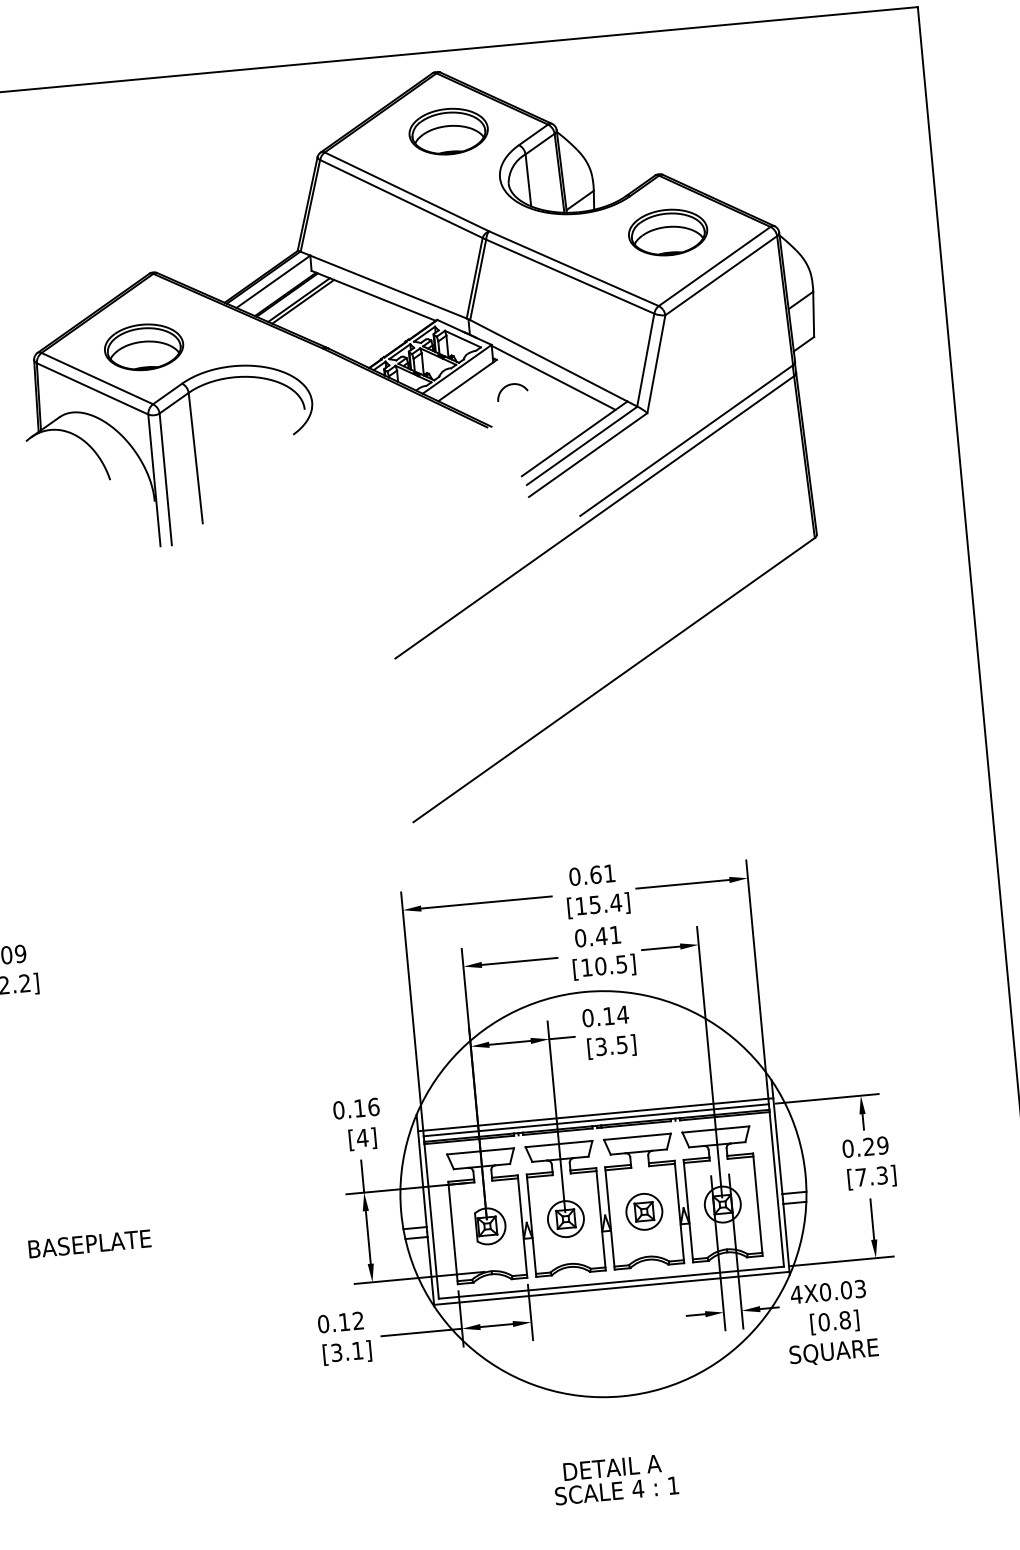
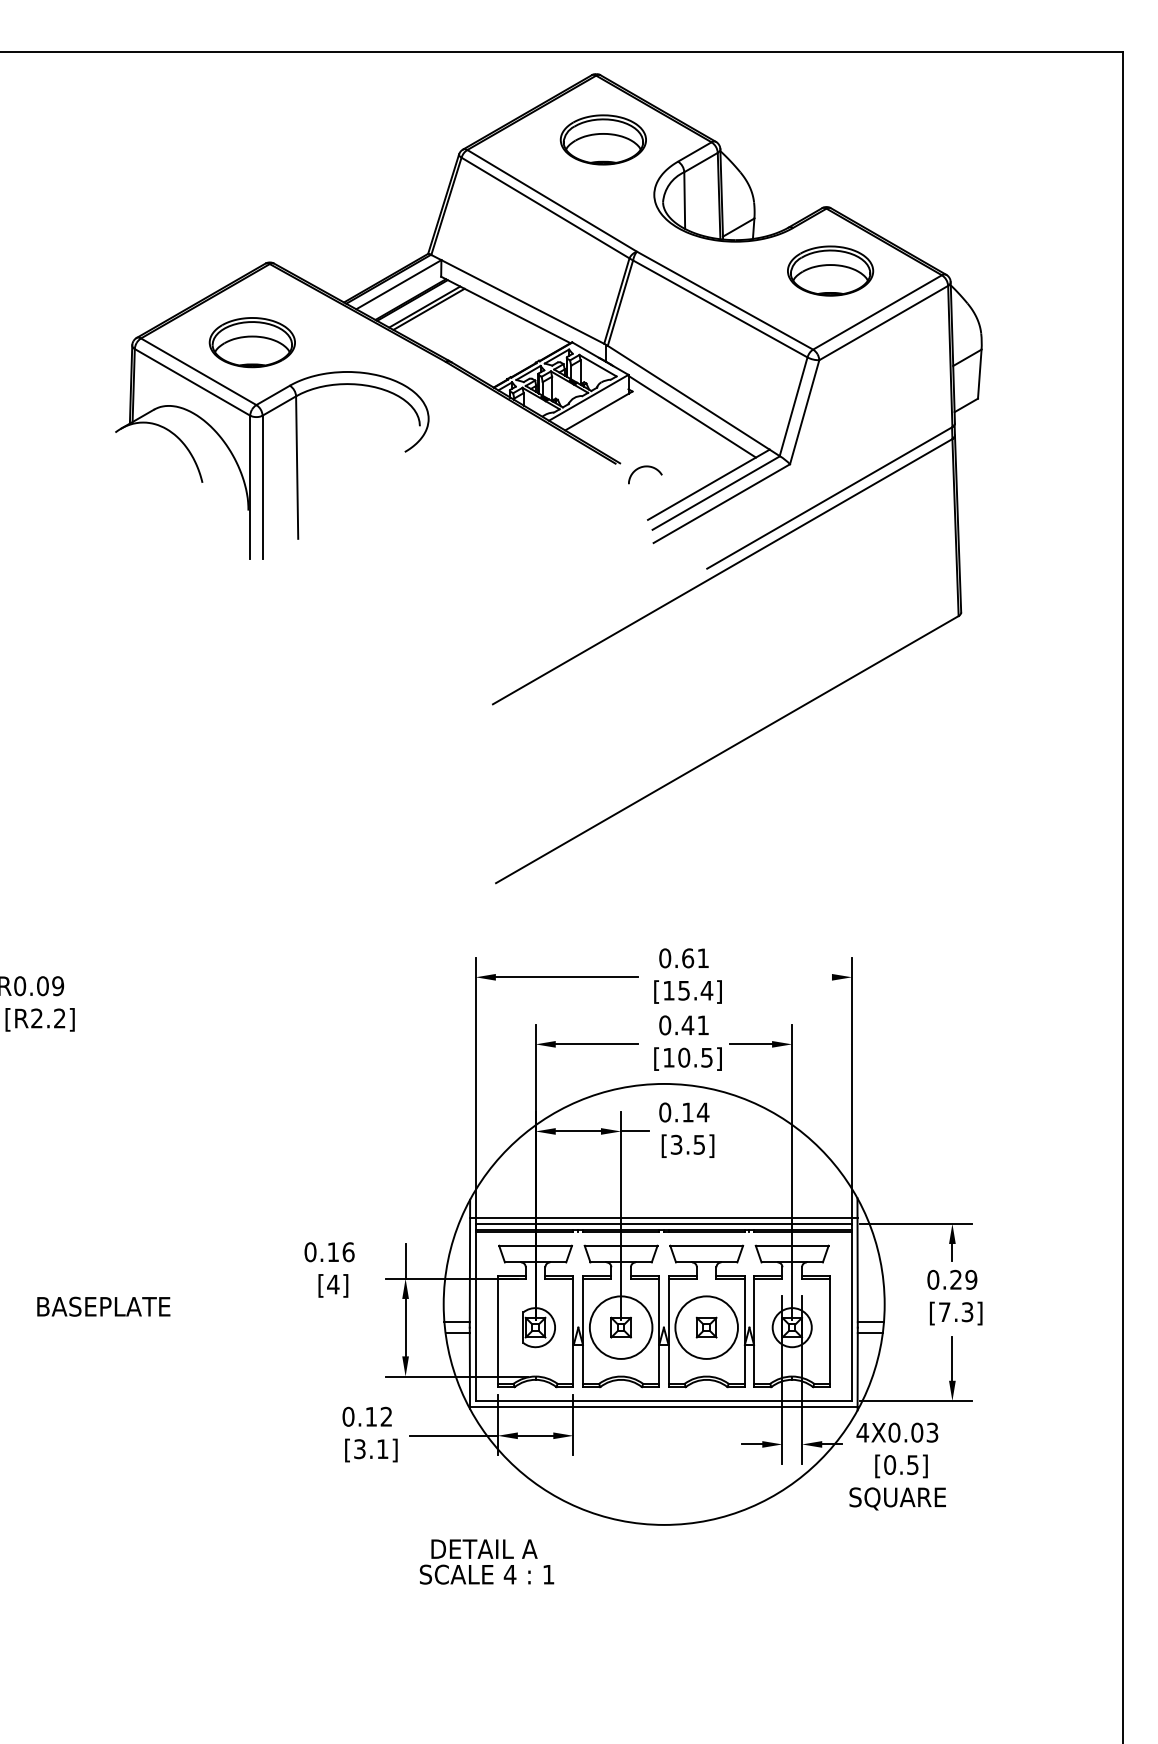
curve: (512, 385) -> (645, 467), moved
line: (682, 884) -> (780, 977), removed
text: (357, 1124) -> (329, 1269), moved
circle: (644, 1211) -> (706, 1327), size x1.6
circle: (565, 1219) -> (620, 1327), size x1.6
text: (844, 1319) -> (912, 1464), [0.8] -> [0.5]
text: (615, 1478) -> (486, 1561), moved

